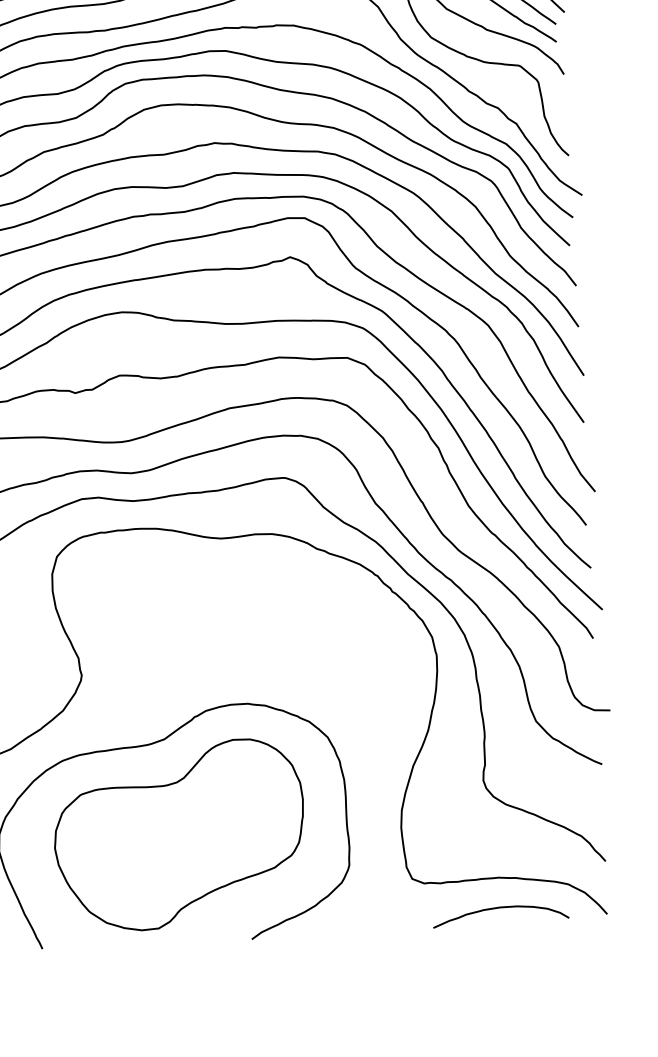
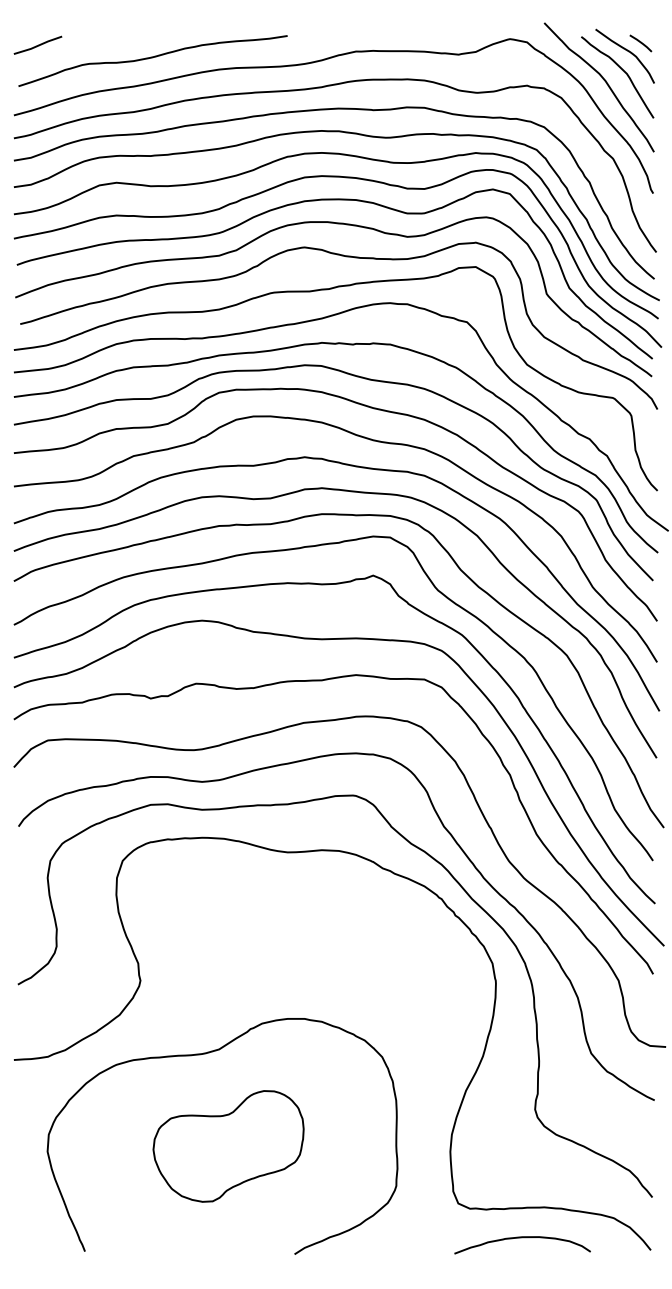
part: (179, 835) -> (228, 1146), size x0.6
curve: (500, 908) -> (522, 1238), moved

